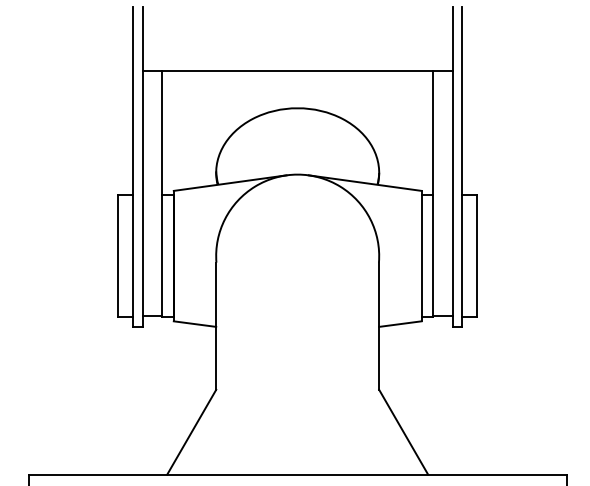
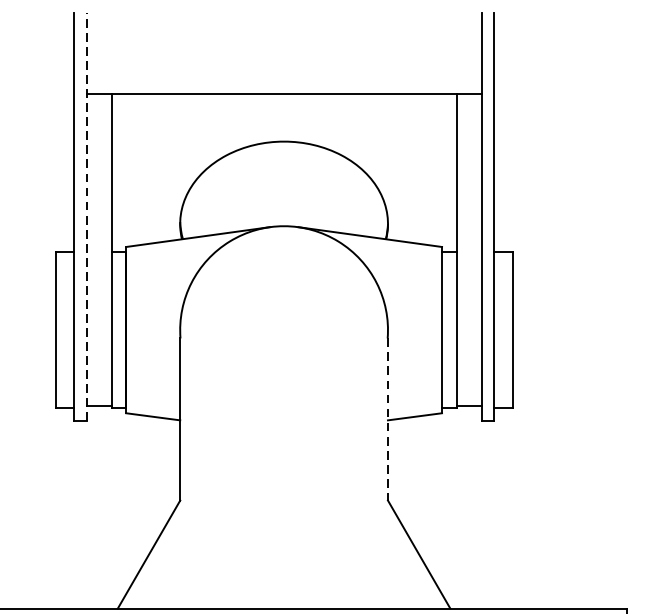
line: (142, 167) -> (86, 217), solid -> dashed
line: (379, 326) -> (388, 419), solid -> dashed

